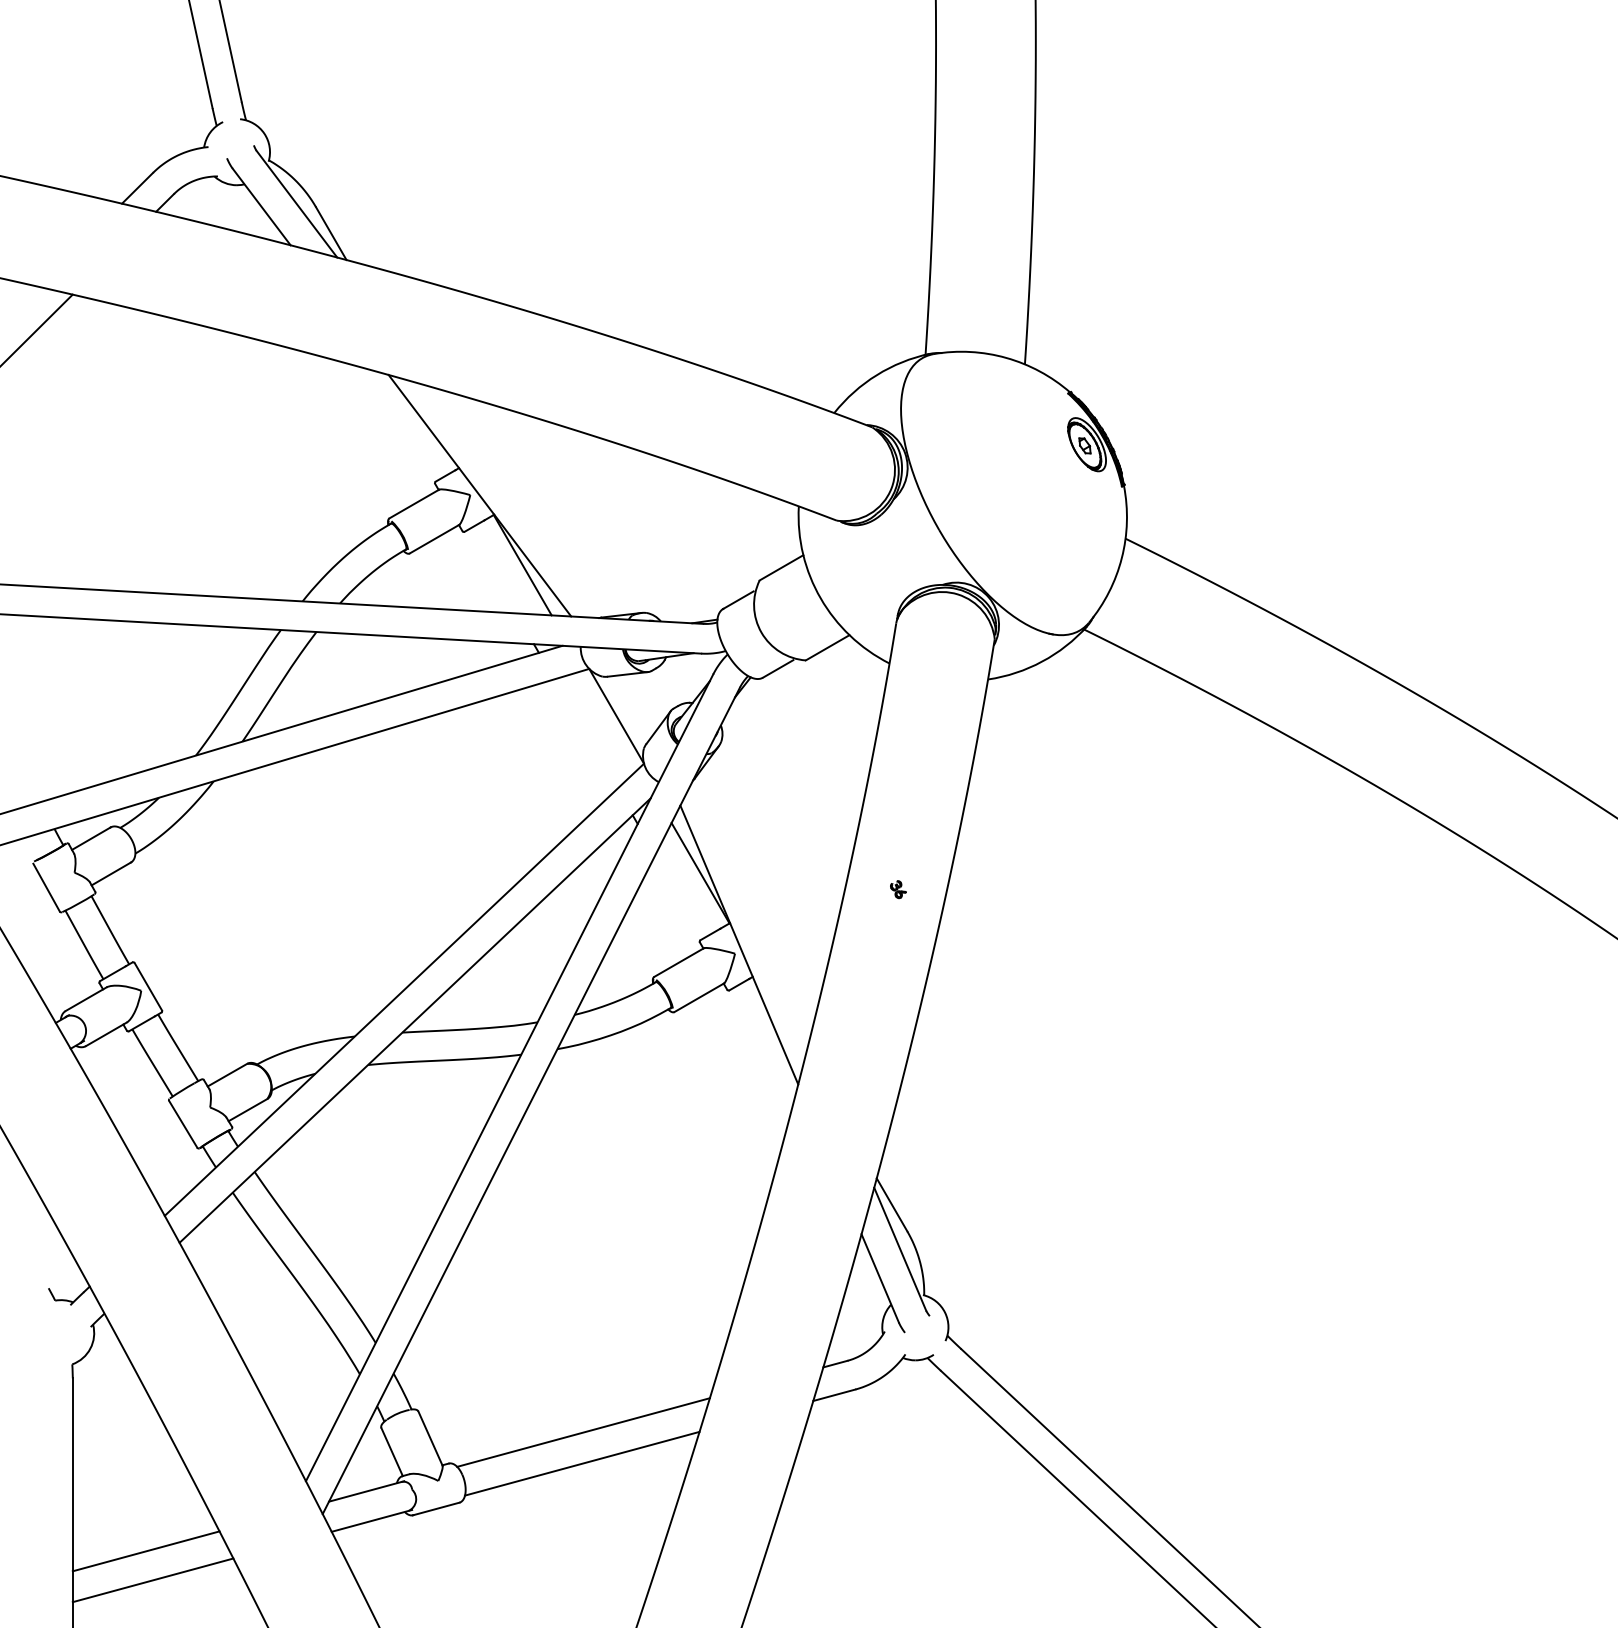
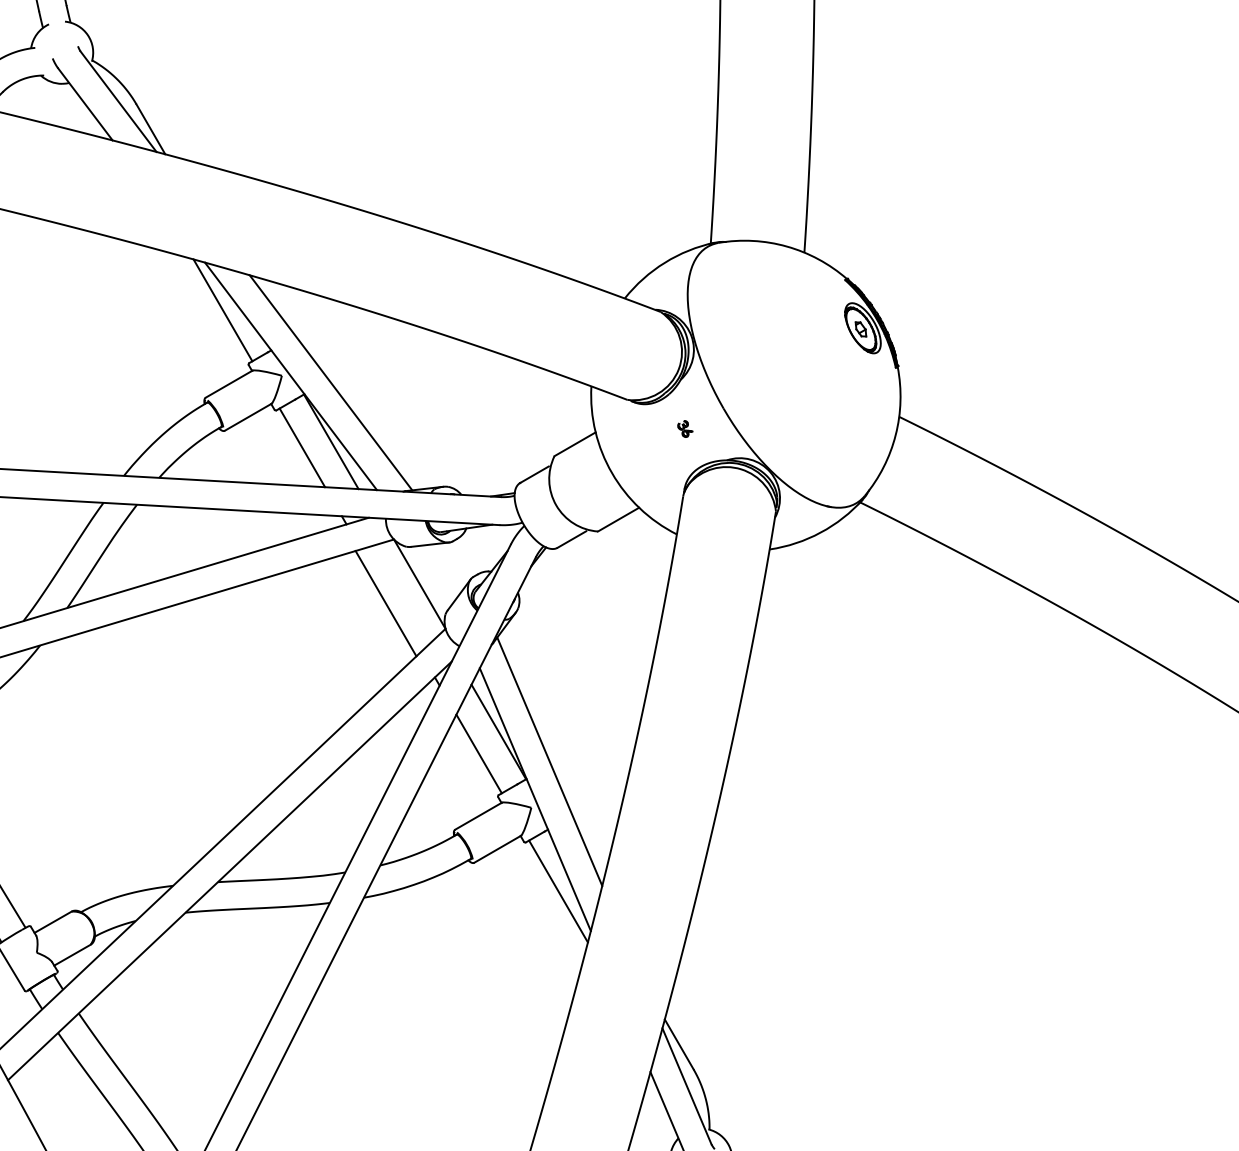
line: (407, 425) -> (222, 310), added
line: (522, 502) -> (331, 382), added
line: (491, 571) -> (301, 447), added
line: (580, 736) -> (385, 603), added
part: (898, 889) -> (685, 428), moved
line: (679, 896) -> (478, 753), added
line: (754, 904) -> (549, 761), added
line: (763, 1042) -> (558, 891), added

